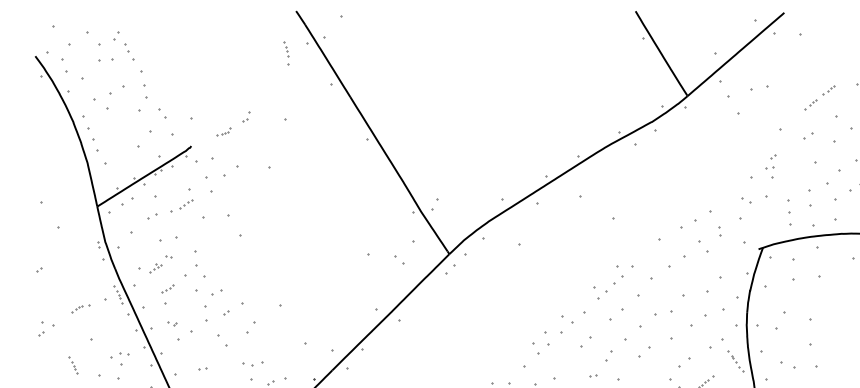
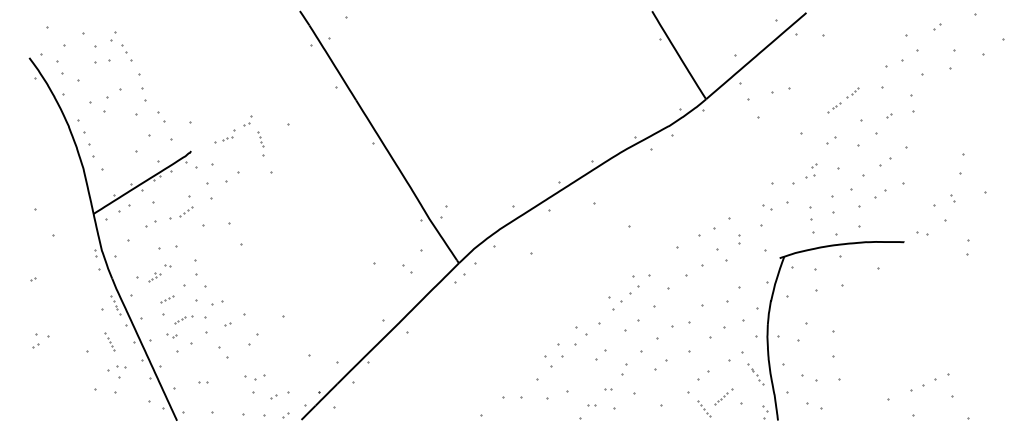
part: (286, 52) -> (260, 143), moved
part: (223, 131) -> (224, 136), size x1.43
part: (770, 161) -> (811, 170), moved
part: (80, 308) -> (183, 319), moved
part: (73, 365) -> (109, 341), moved

